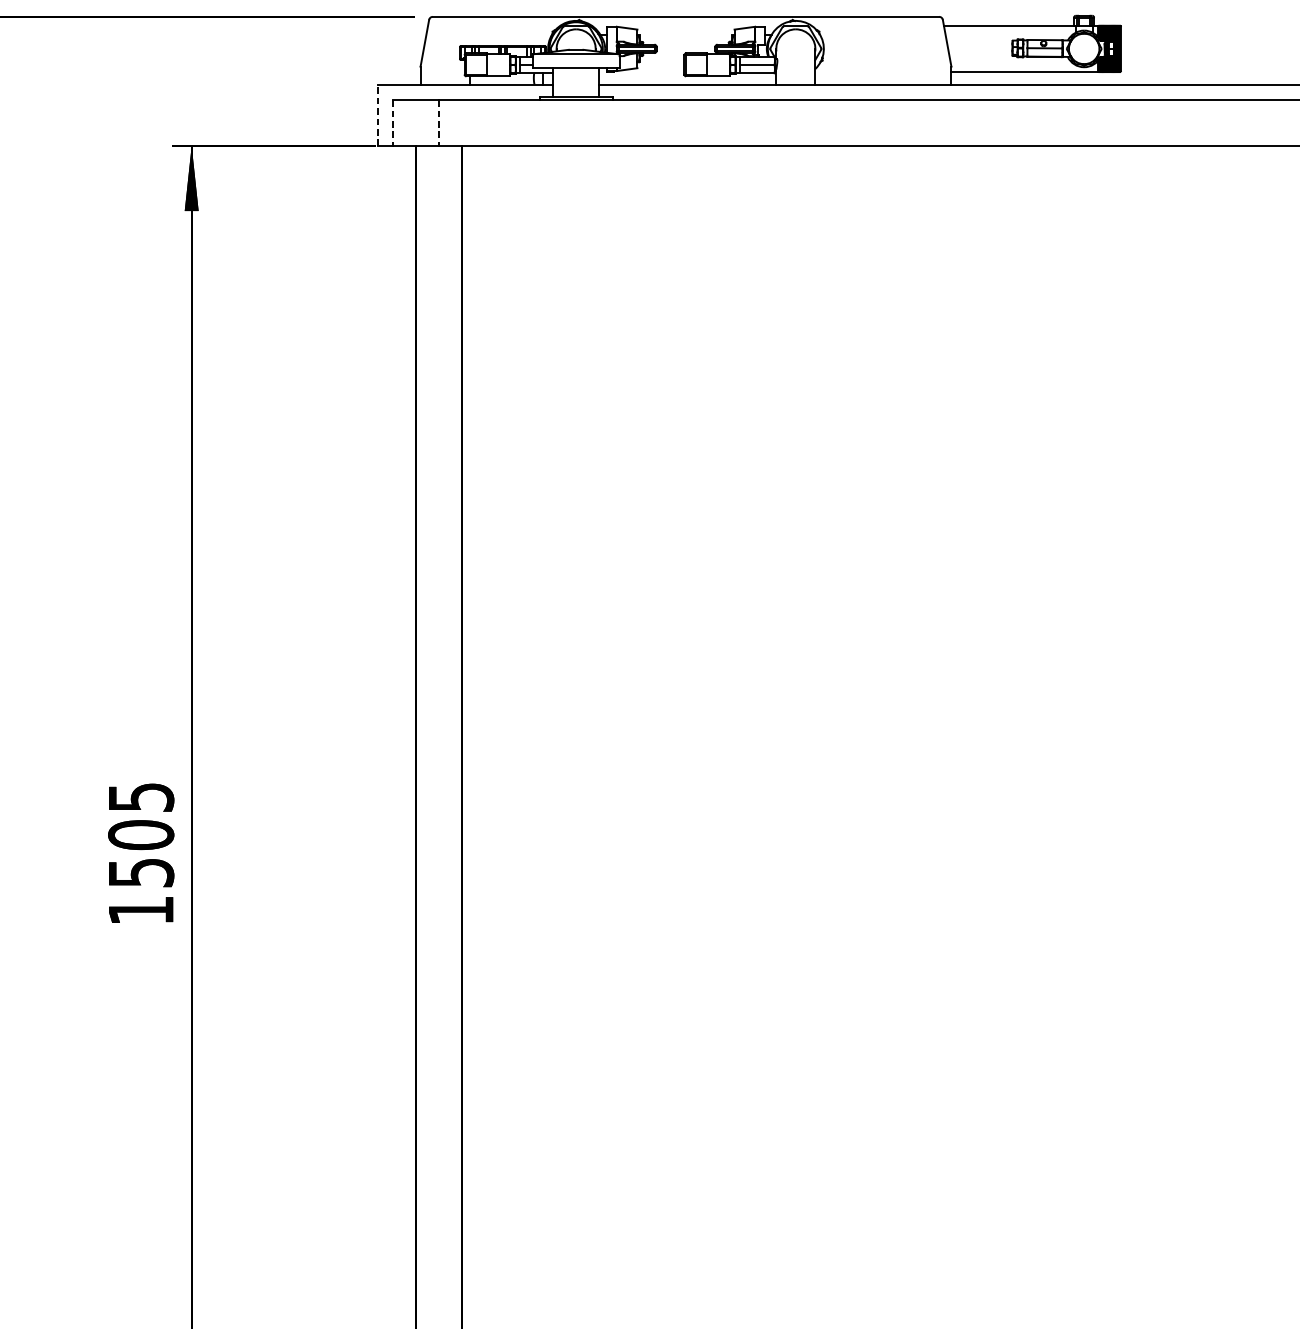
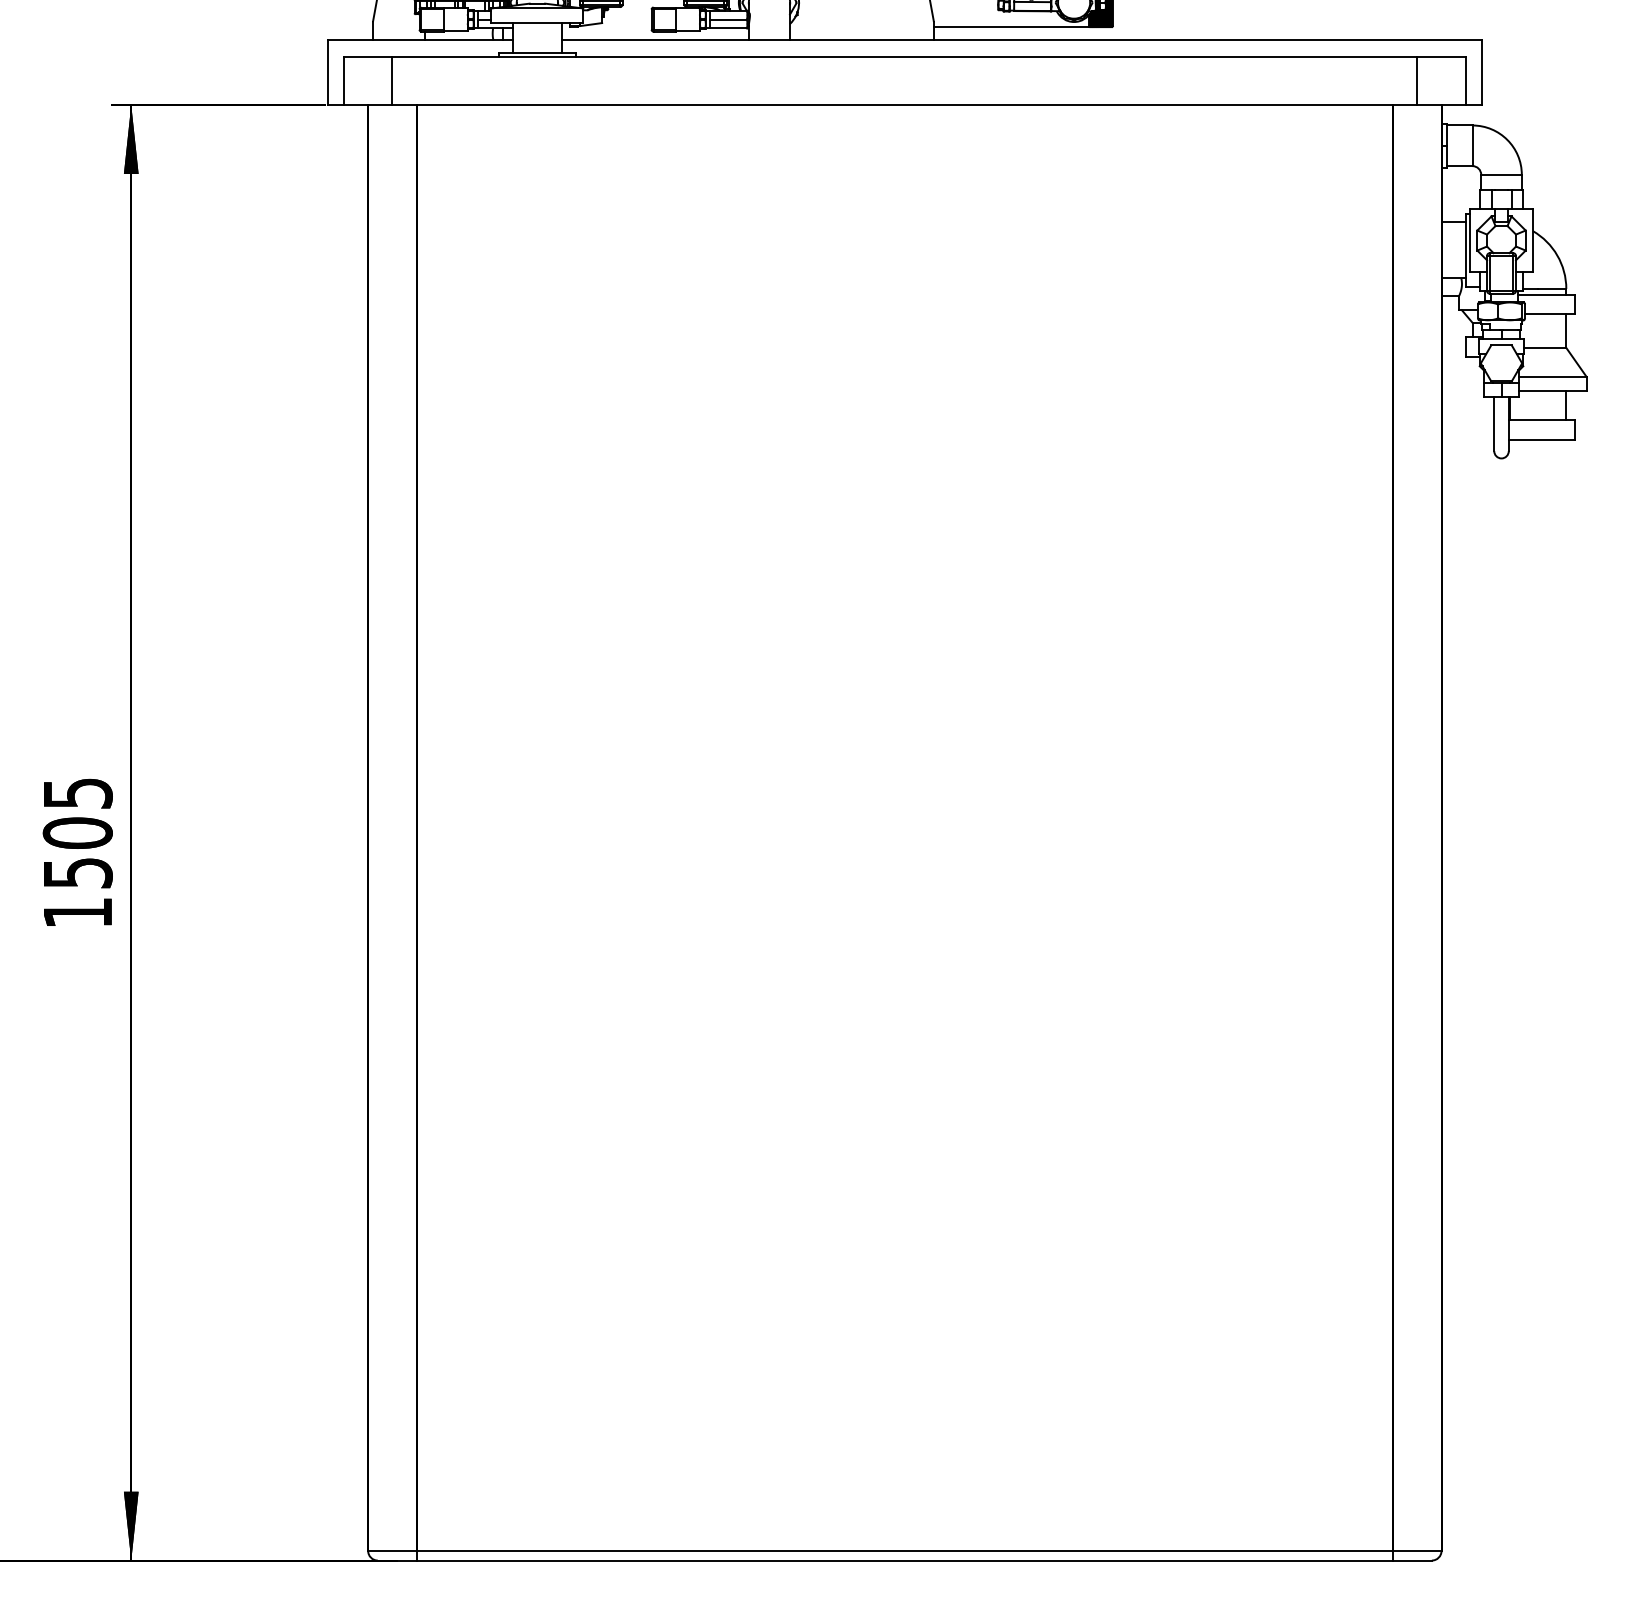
line: (377, 115) -> (327, 72), dashed -> solid
line: (393, 123) -> (344, 81), dashed -> solid
line: (438, 123) -> (392, 81), dashed -> solid

